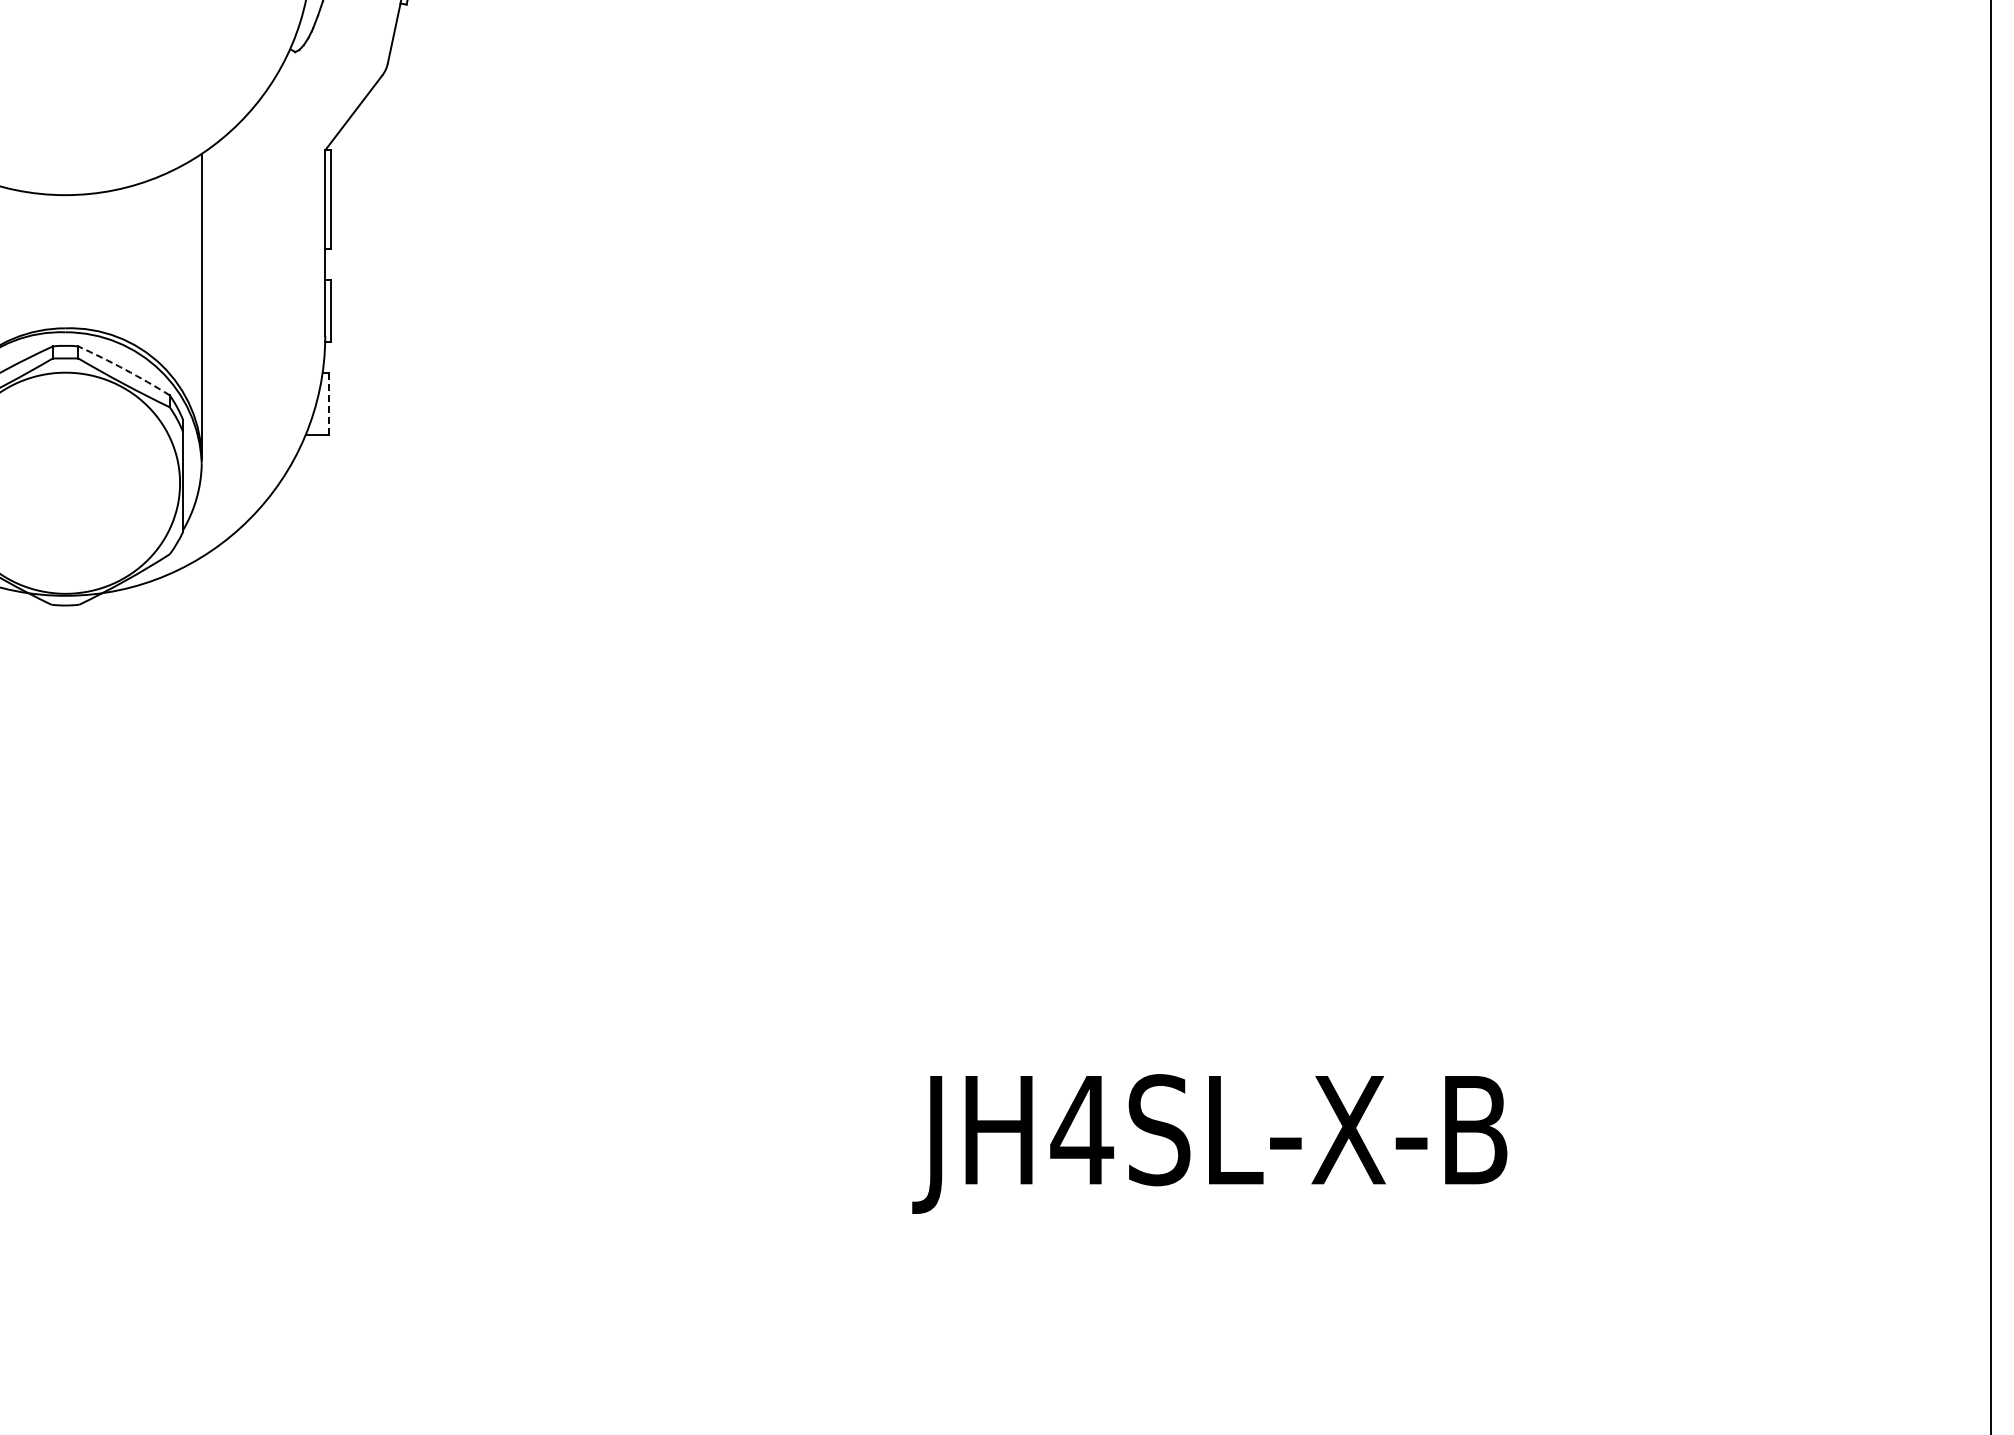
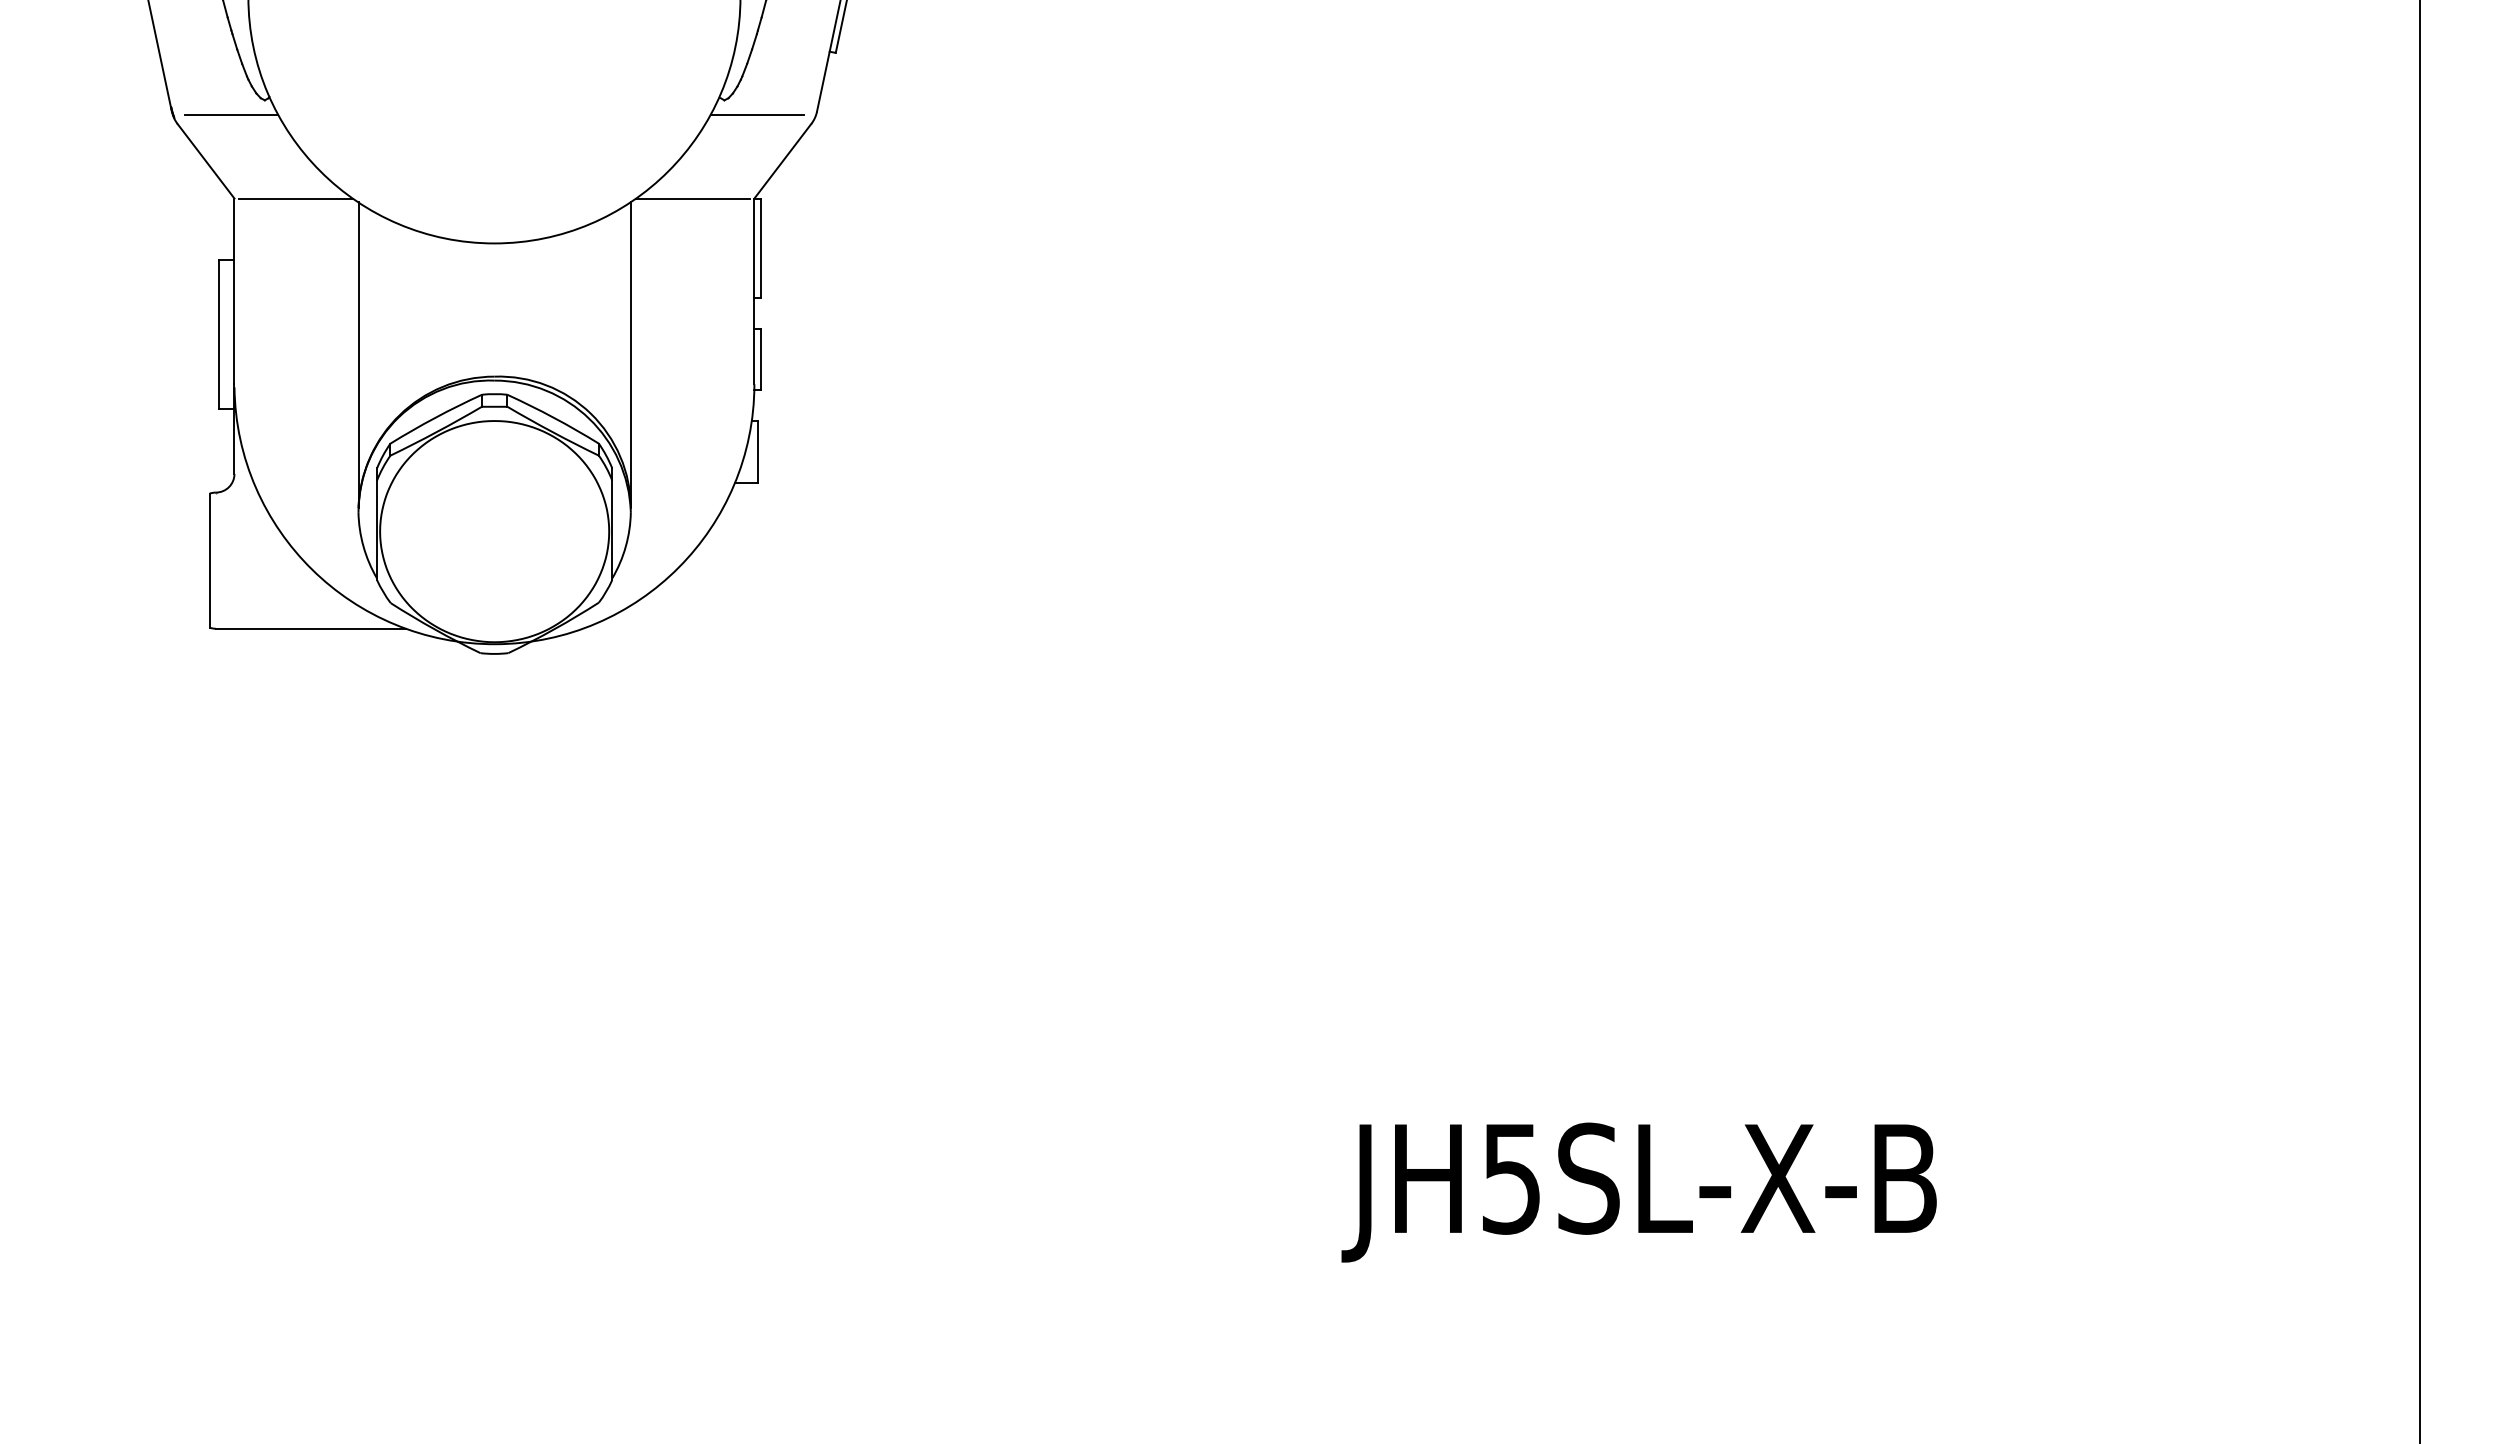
line: (327, 67) -> (756, 115), added
line: (263, 150) -> (692, 198), added
arc: (124, 369) -> (553, 417), dashed -> solid
line: (329, 404) -> (758, 452), dashed -> solid
text: (1082, 1130) -> (1511, 1179), JH4SL-X-B -> JH5SL-X-B

